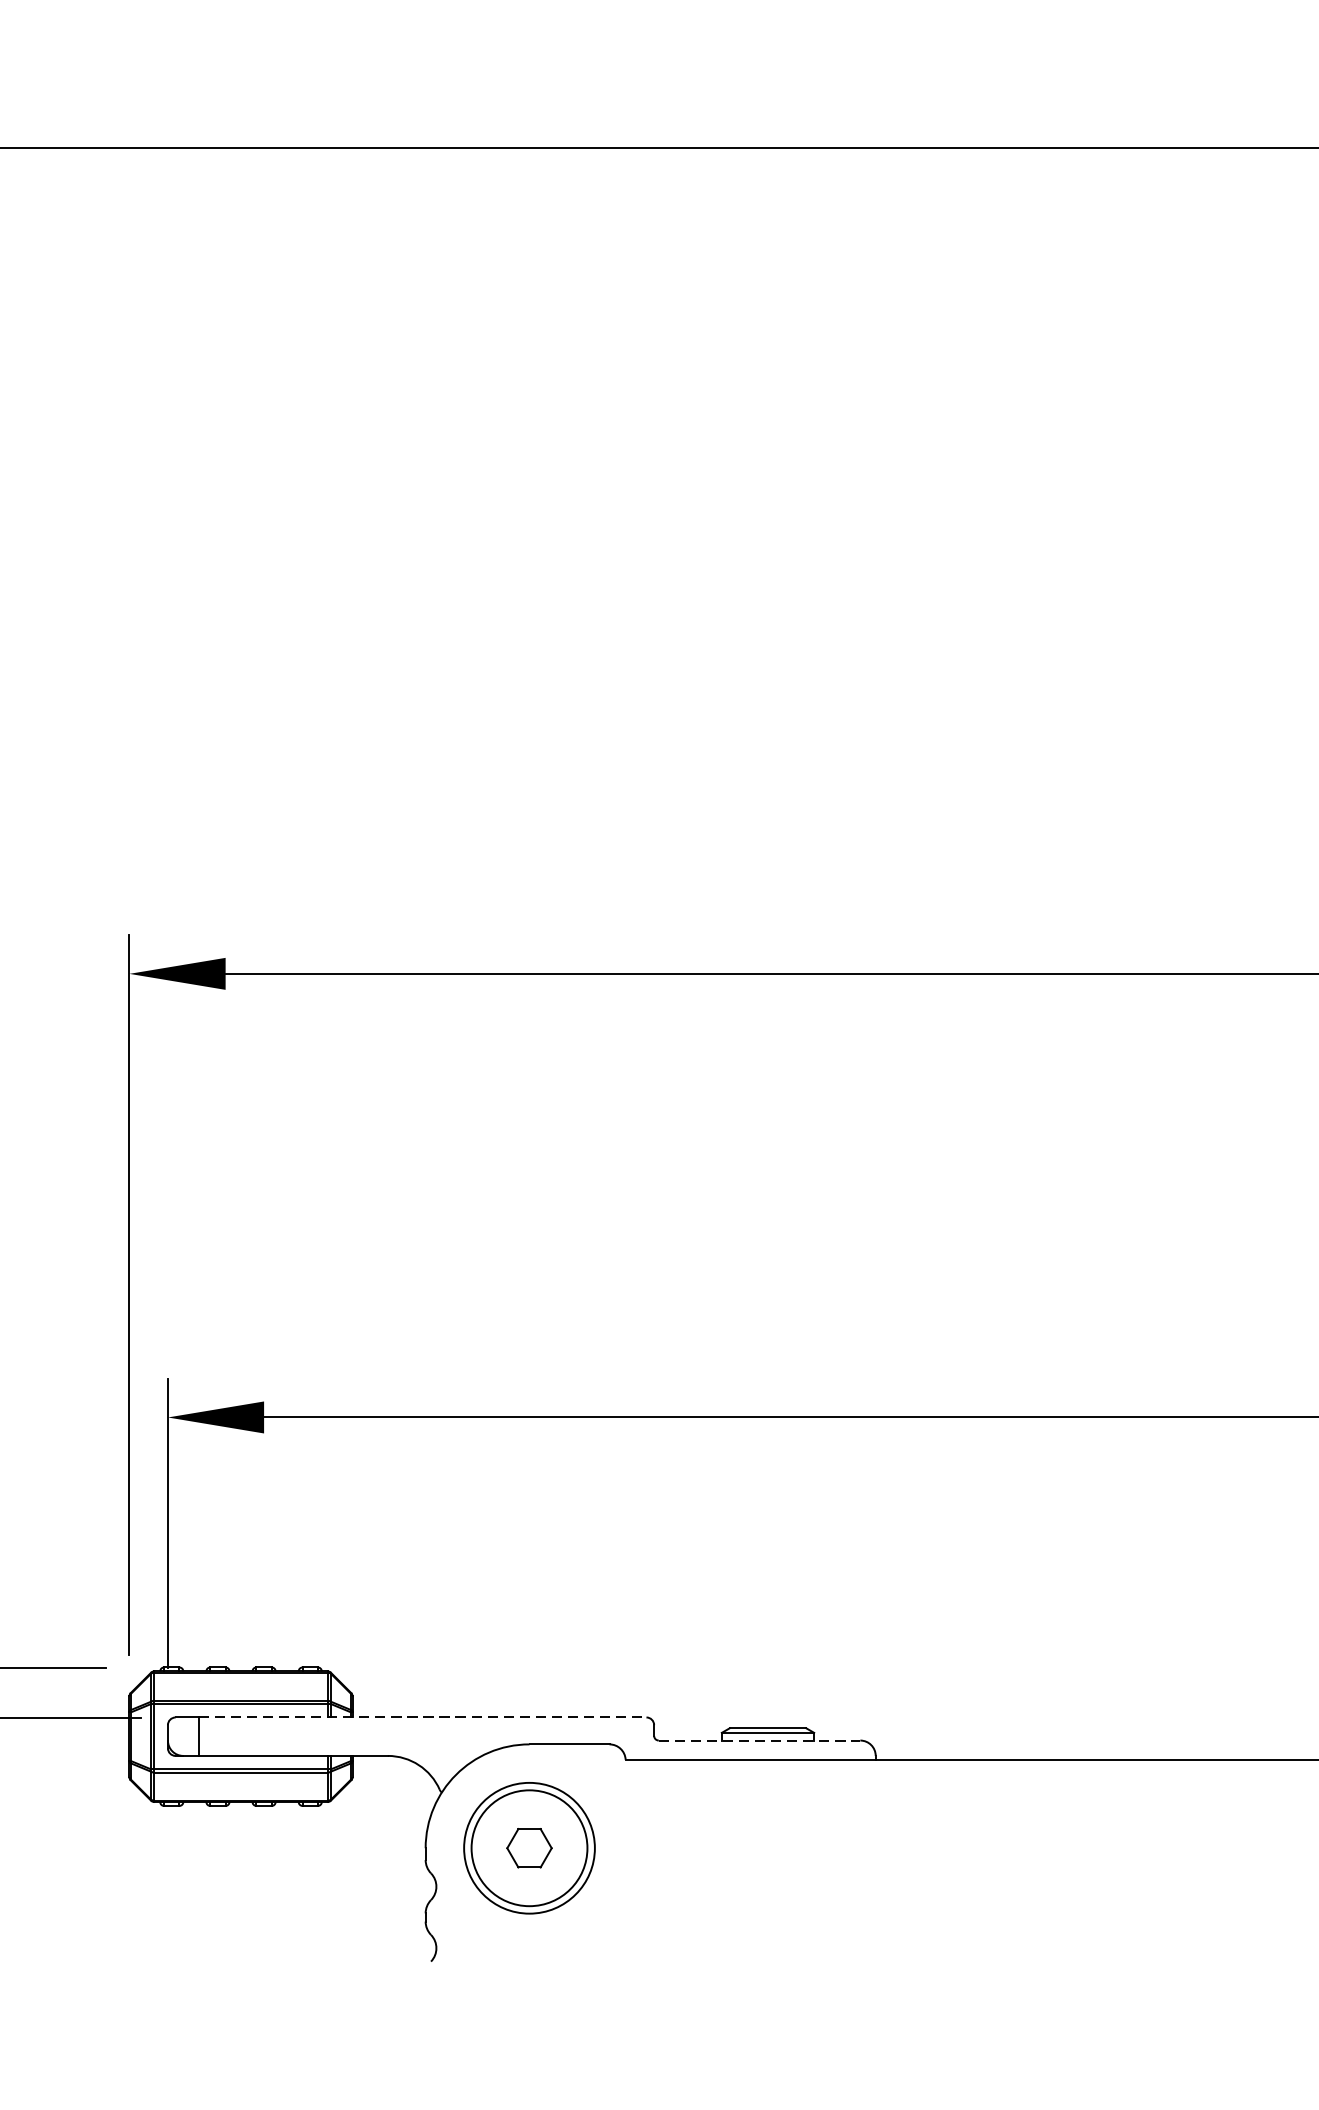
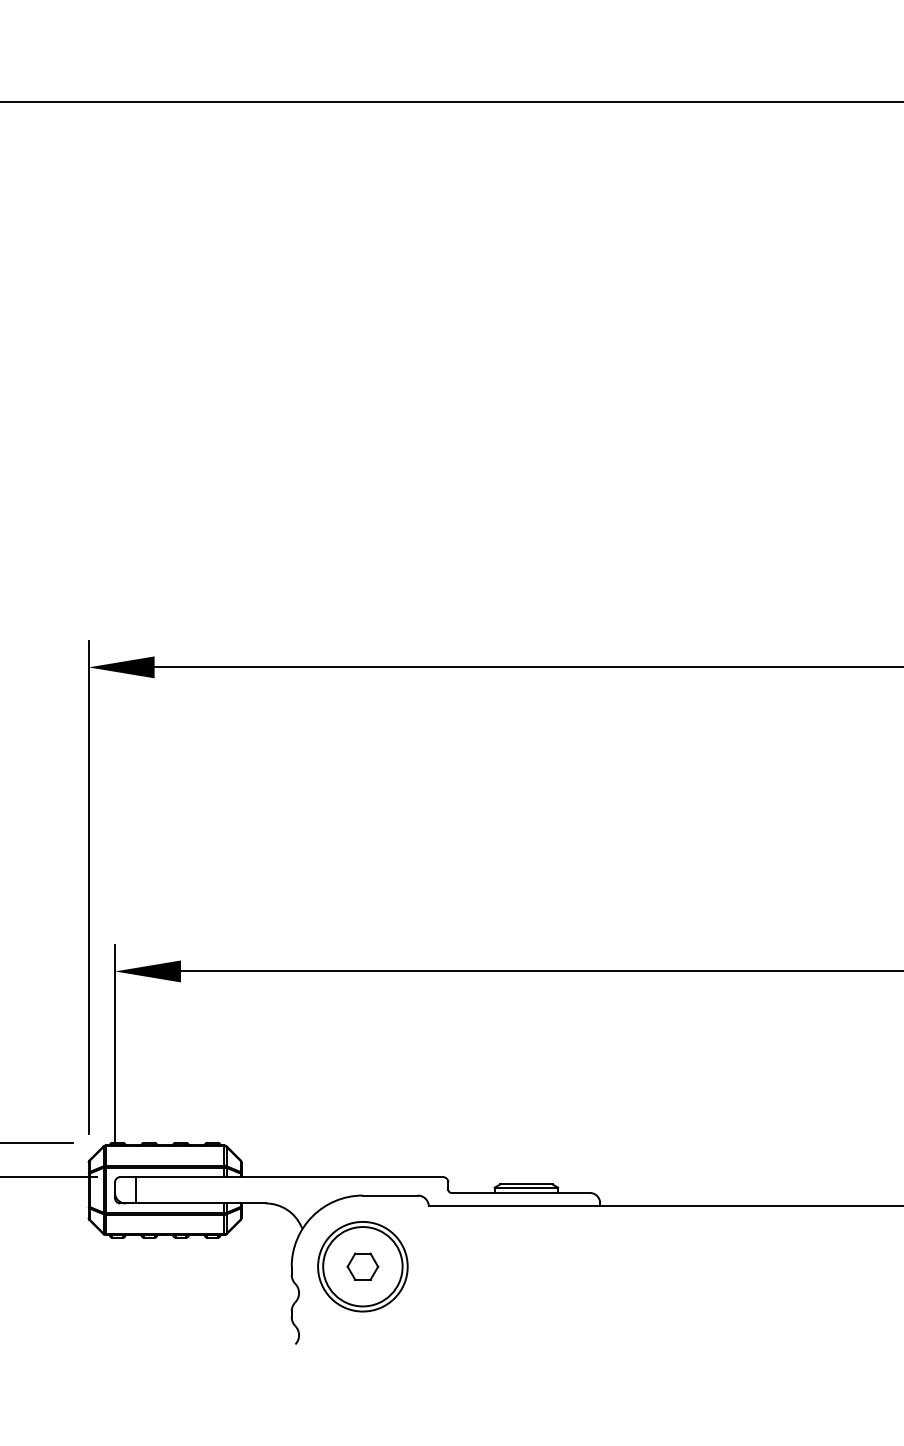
line: (423, 1718) -> (290, 1177), dashed -> solid
line: (760, 1739) -> (521, 1192), dashed -> solid

